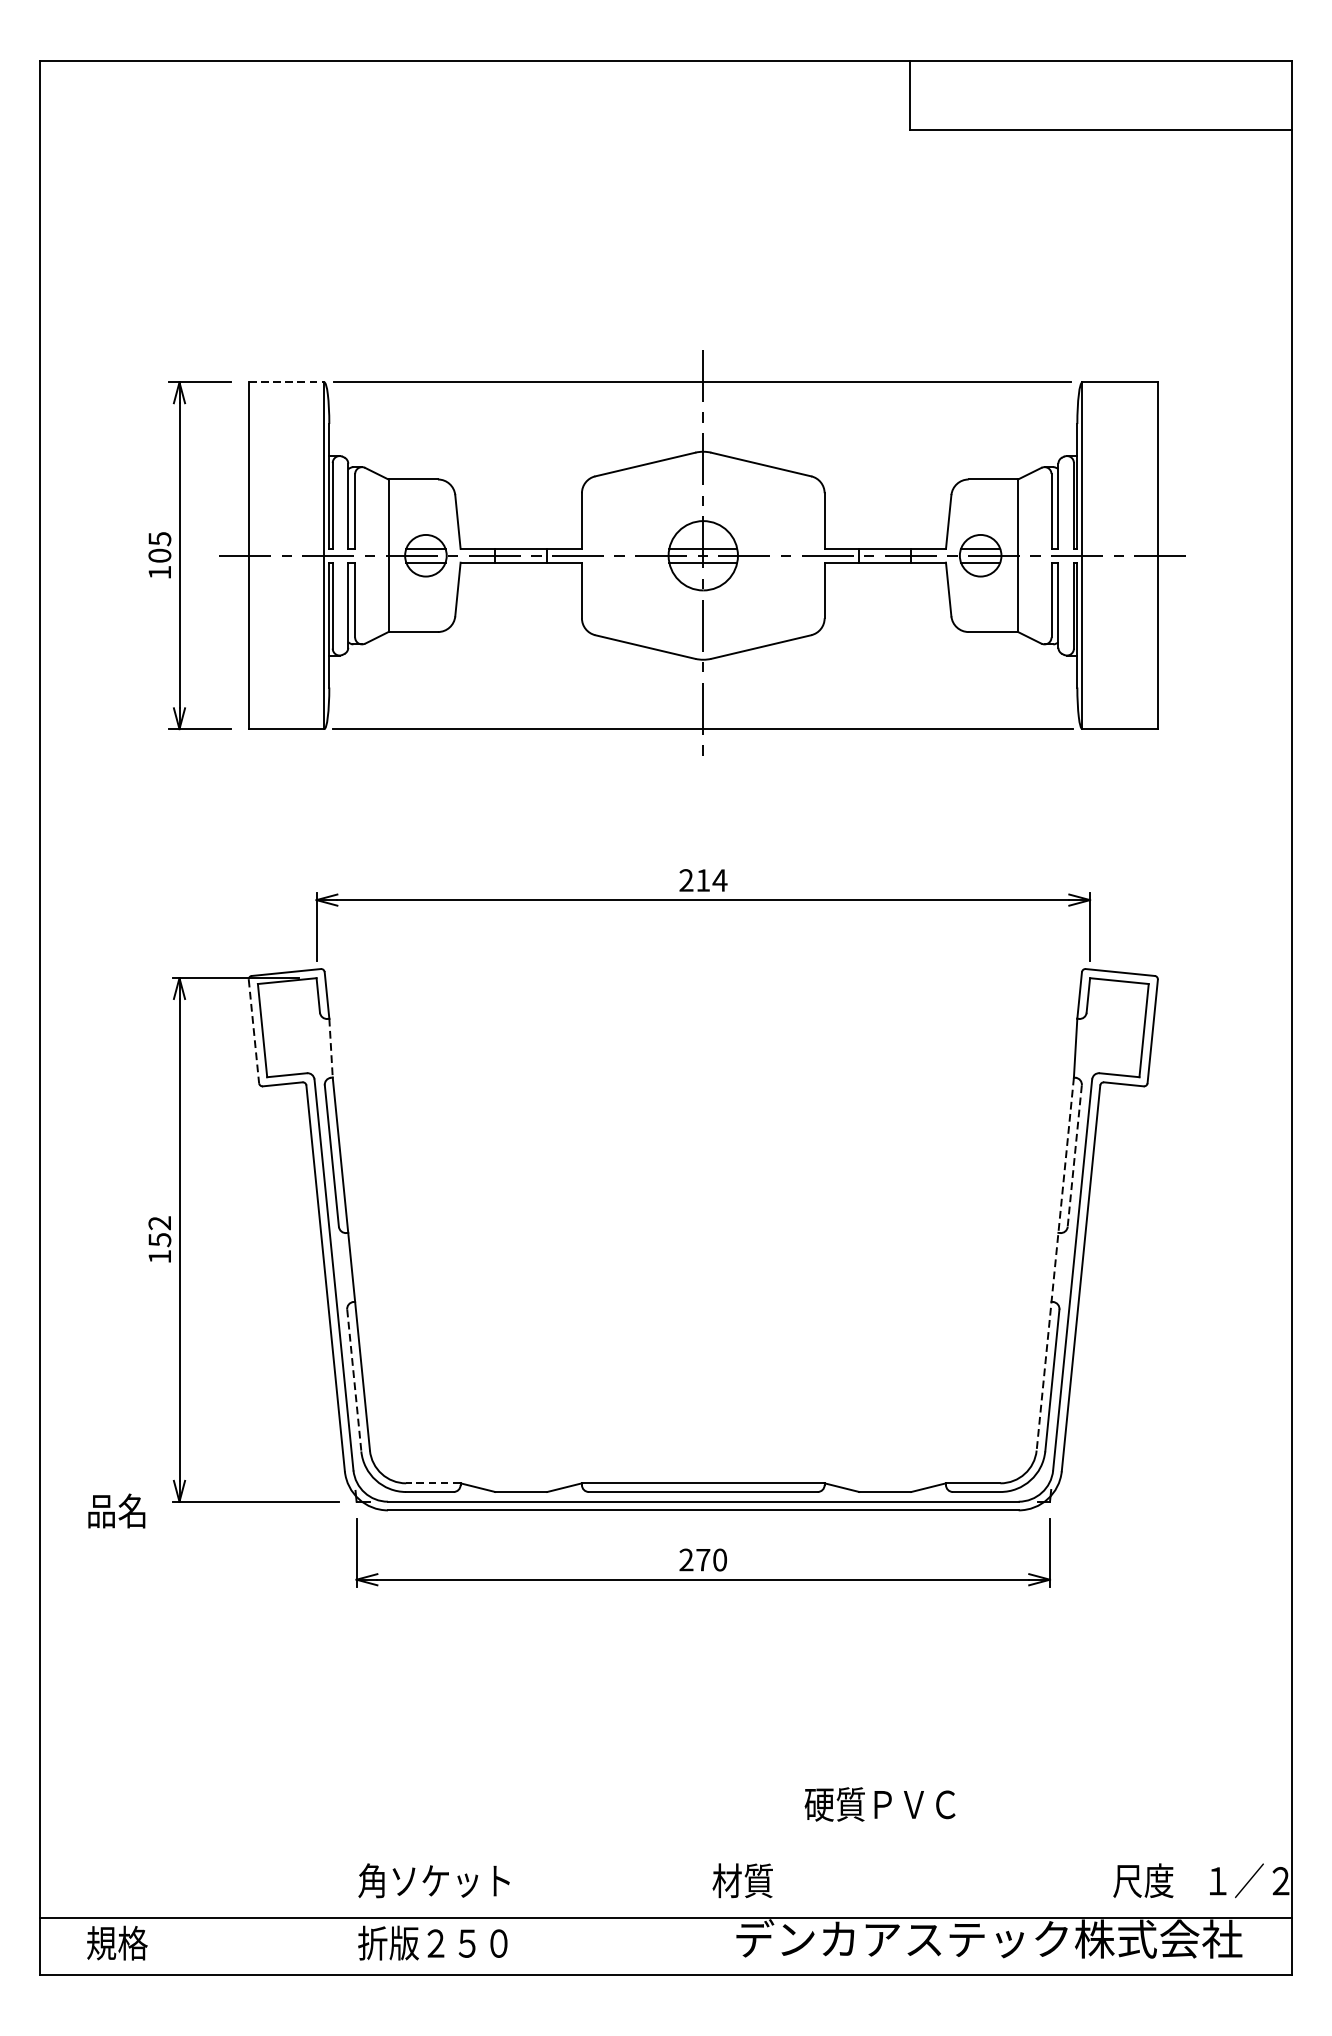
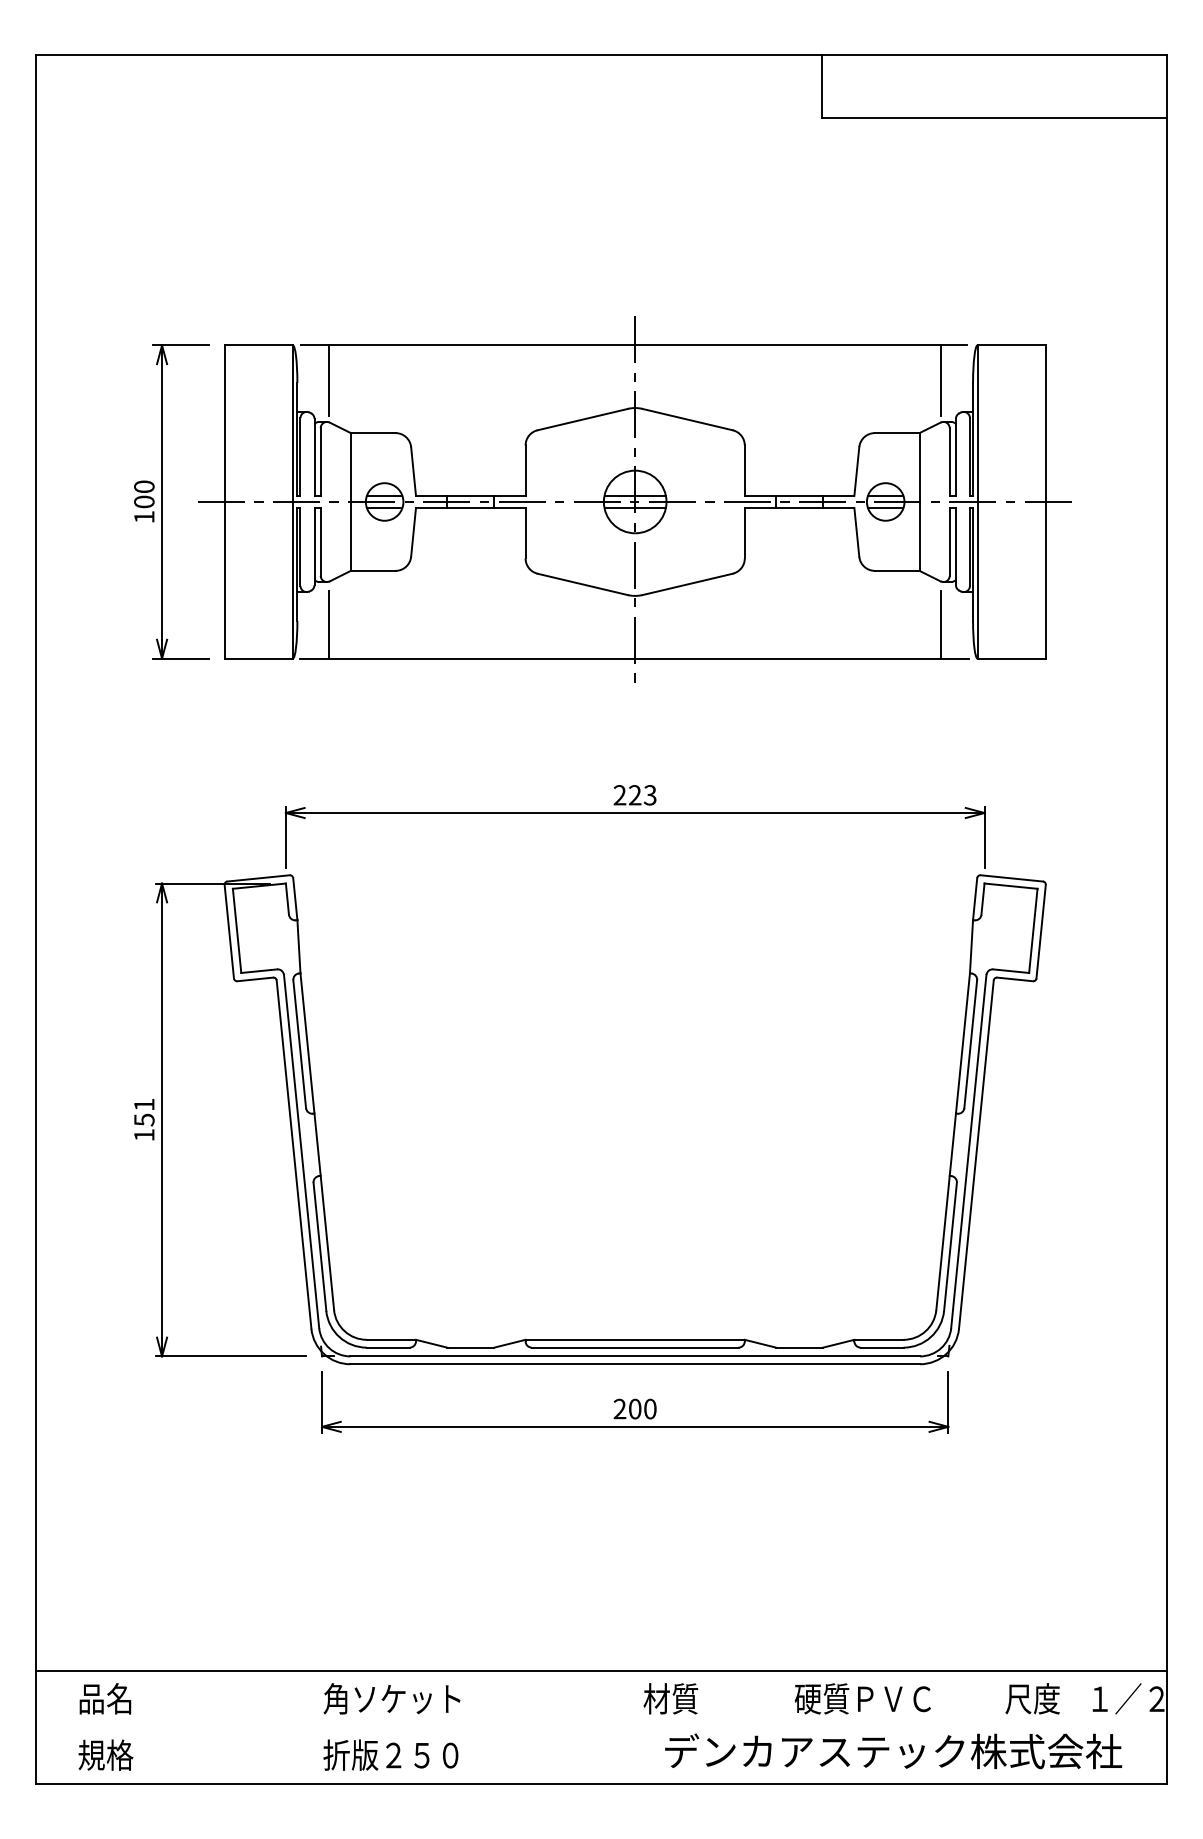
line: (287, 382) -> (259, 345), dashed -> solid
line: (363, 421) -> (328, 380), added
line: (1042, 421) -> (941, 380), added
text: (160, 538) -> (144, 486), 105 -> 100
line: (363, 691) -> (328, 624), added
line: (1042, 691) -> (941, 624), added
text: (711, 880) -> (642, 795), 214 -> 223
line: (254, 1031) -> (229, 931), dashed -> solid
line: (330, 1047) -> (298, 946), dashed -> solid
line: (1074, 1156) -> (970, 1044), dashed -> solid
text: (160, 1222) -> (144, 1104), 152 -> 151
line: (1055, 1264) -> (953, 1142), dashed -> solid
line: (354, 1381) -> (320, 1247), dashed -> solid
line: (433, 1482) -> (391, 1339), dashed -> solid
text: (116, 1510) -> (105, 1698), moved
text: (703, 1559) -> (635, 1408), 270 -> 200
text: (879, 1804) -> (862, 1698), moved
line: (666, 1918) -> (601, 1671), moved

